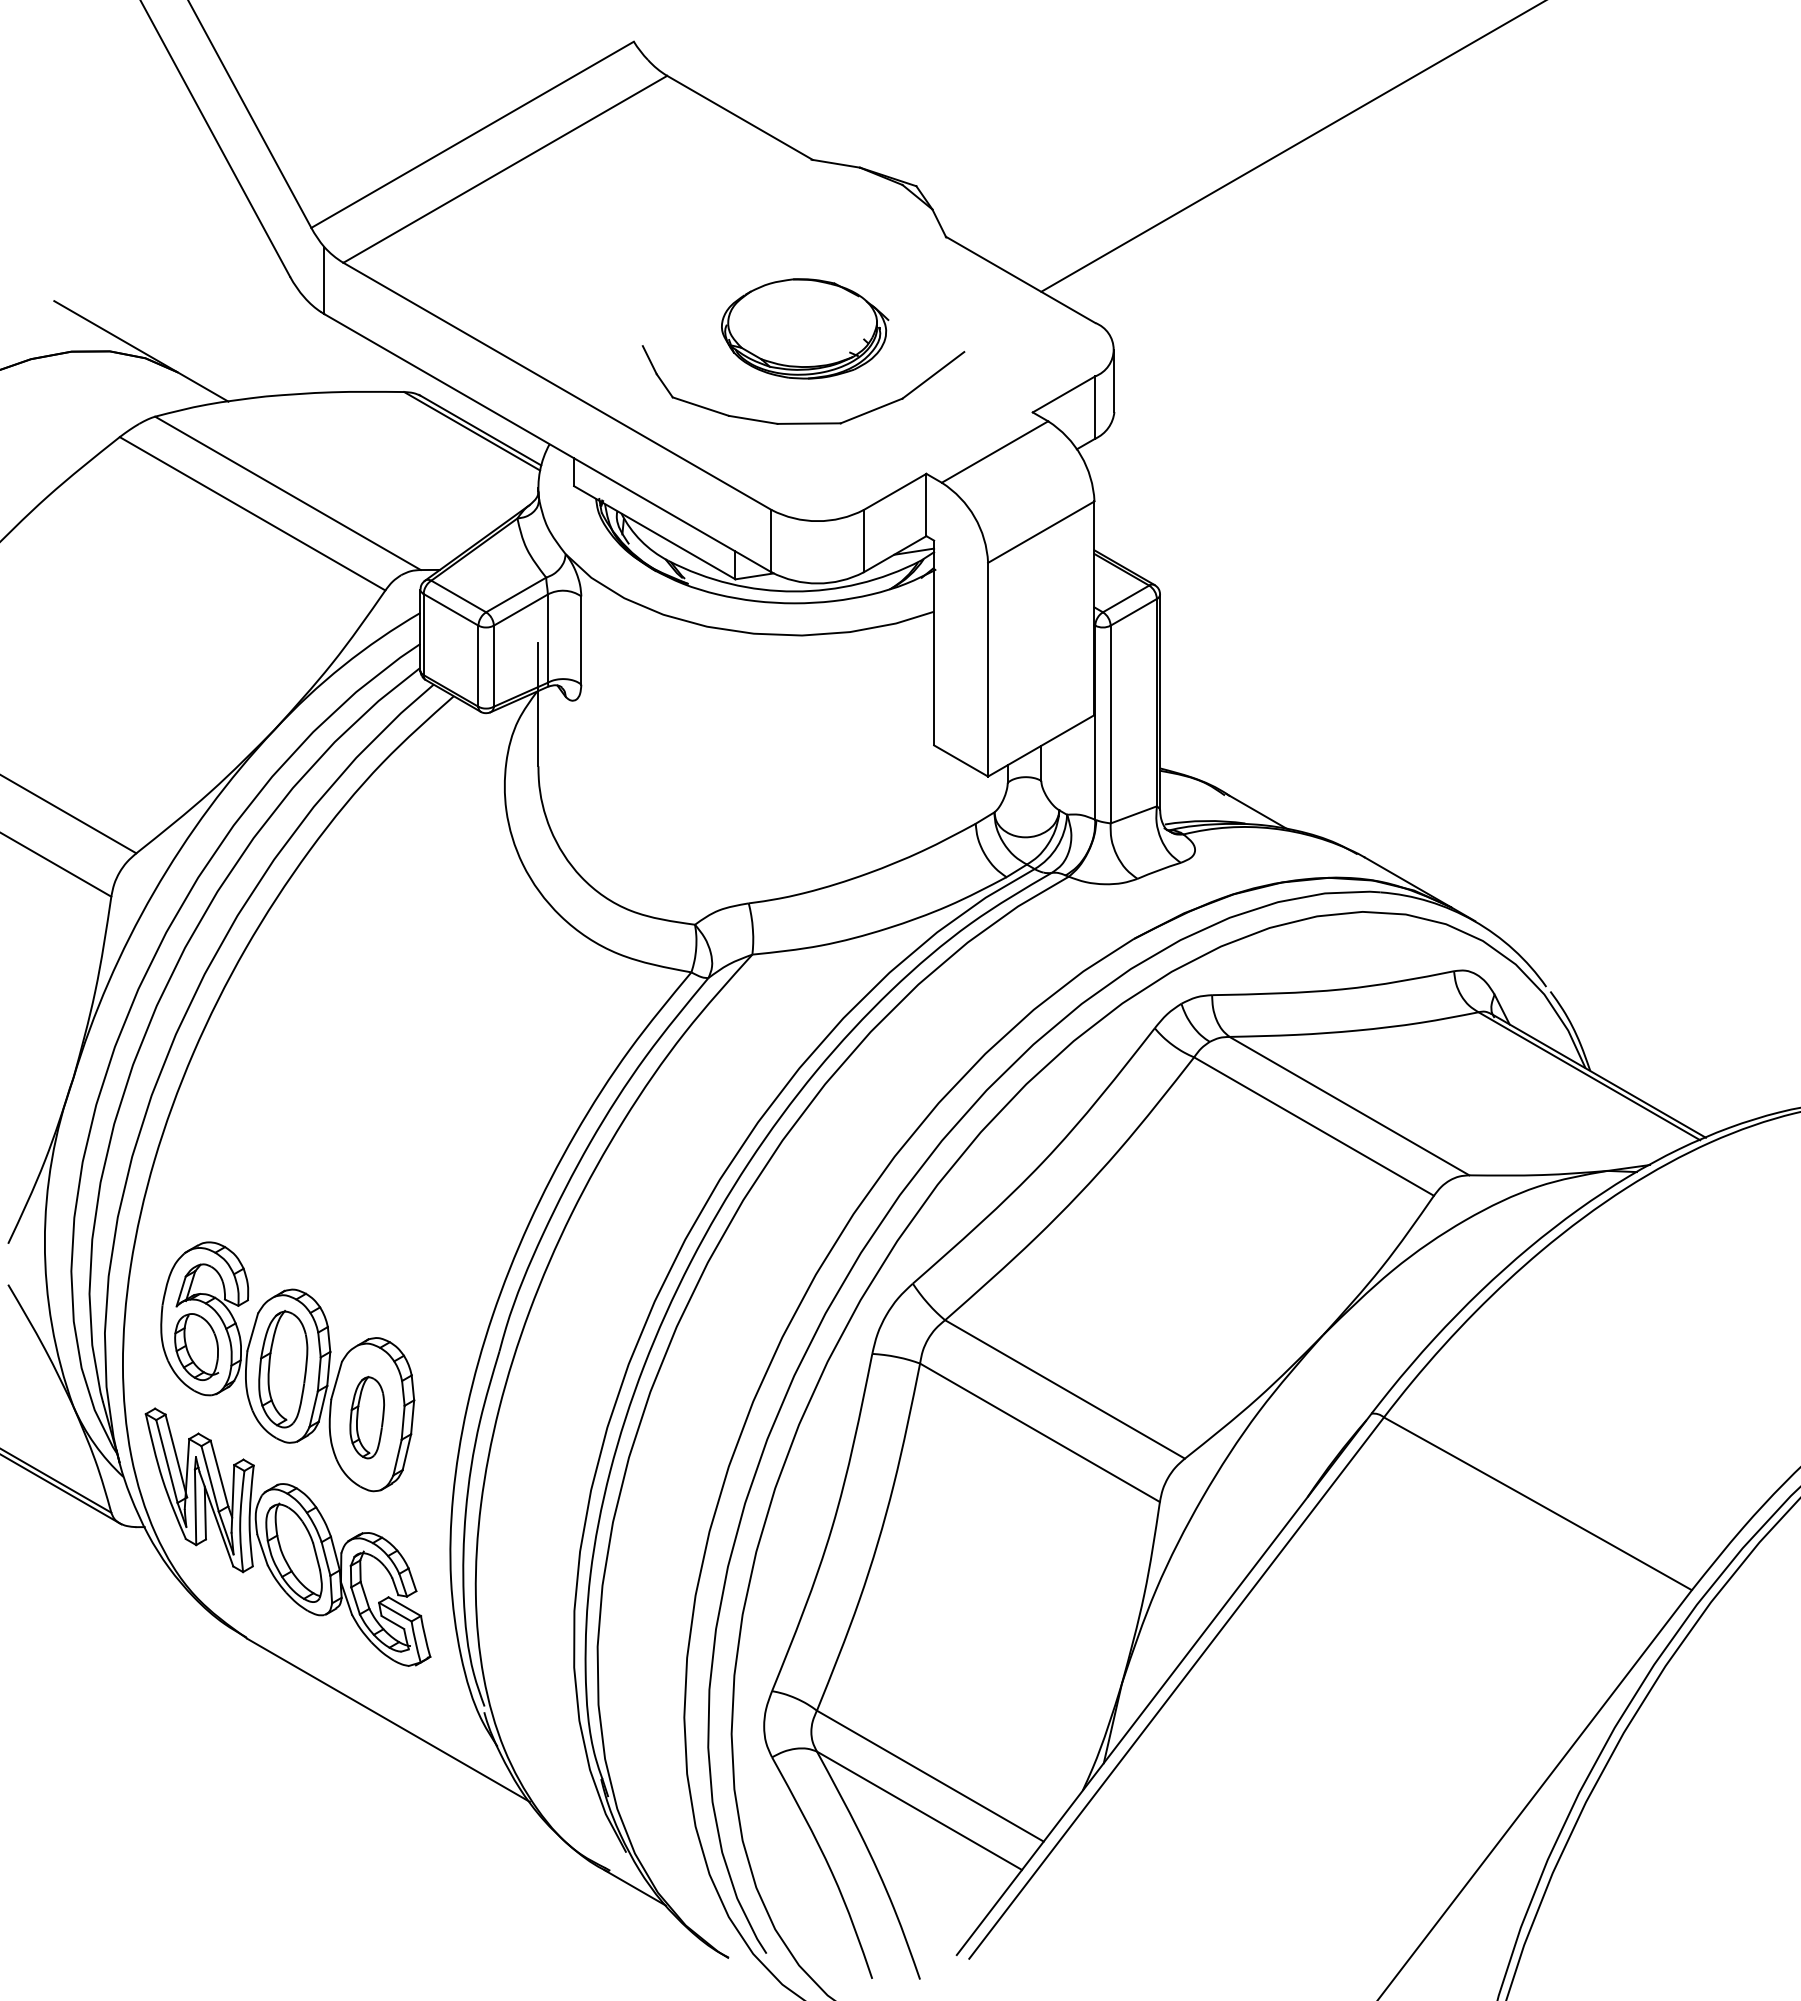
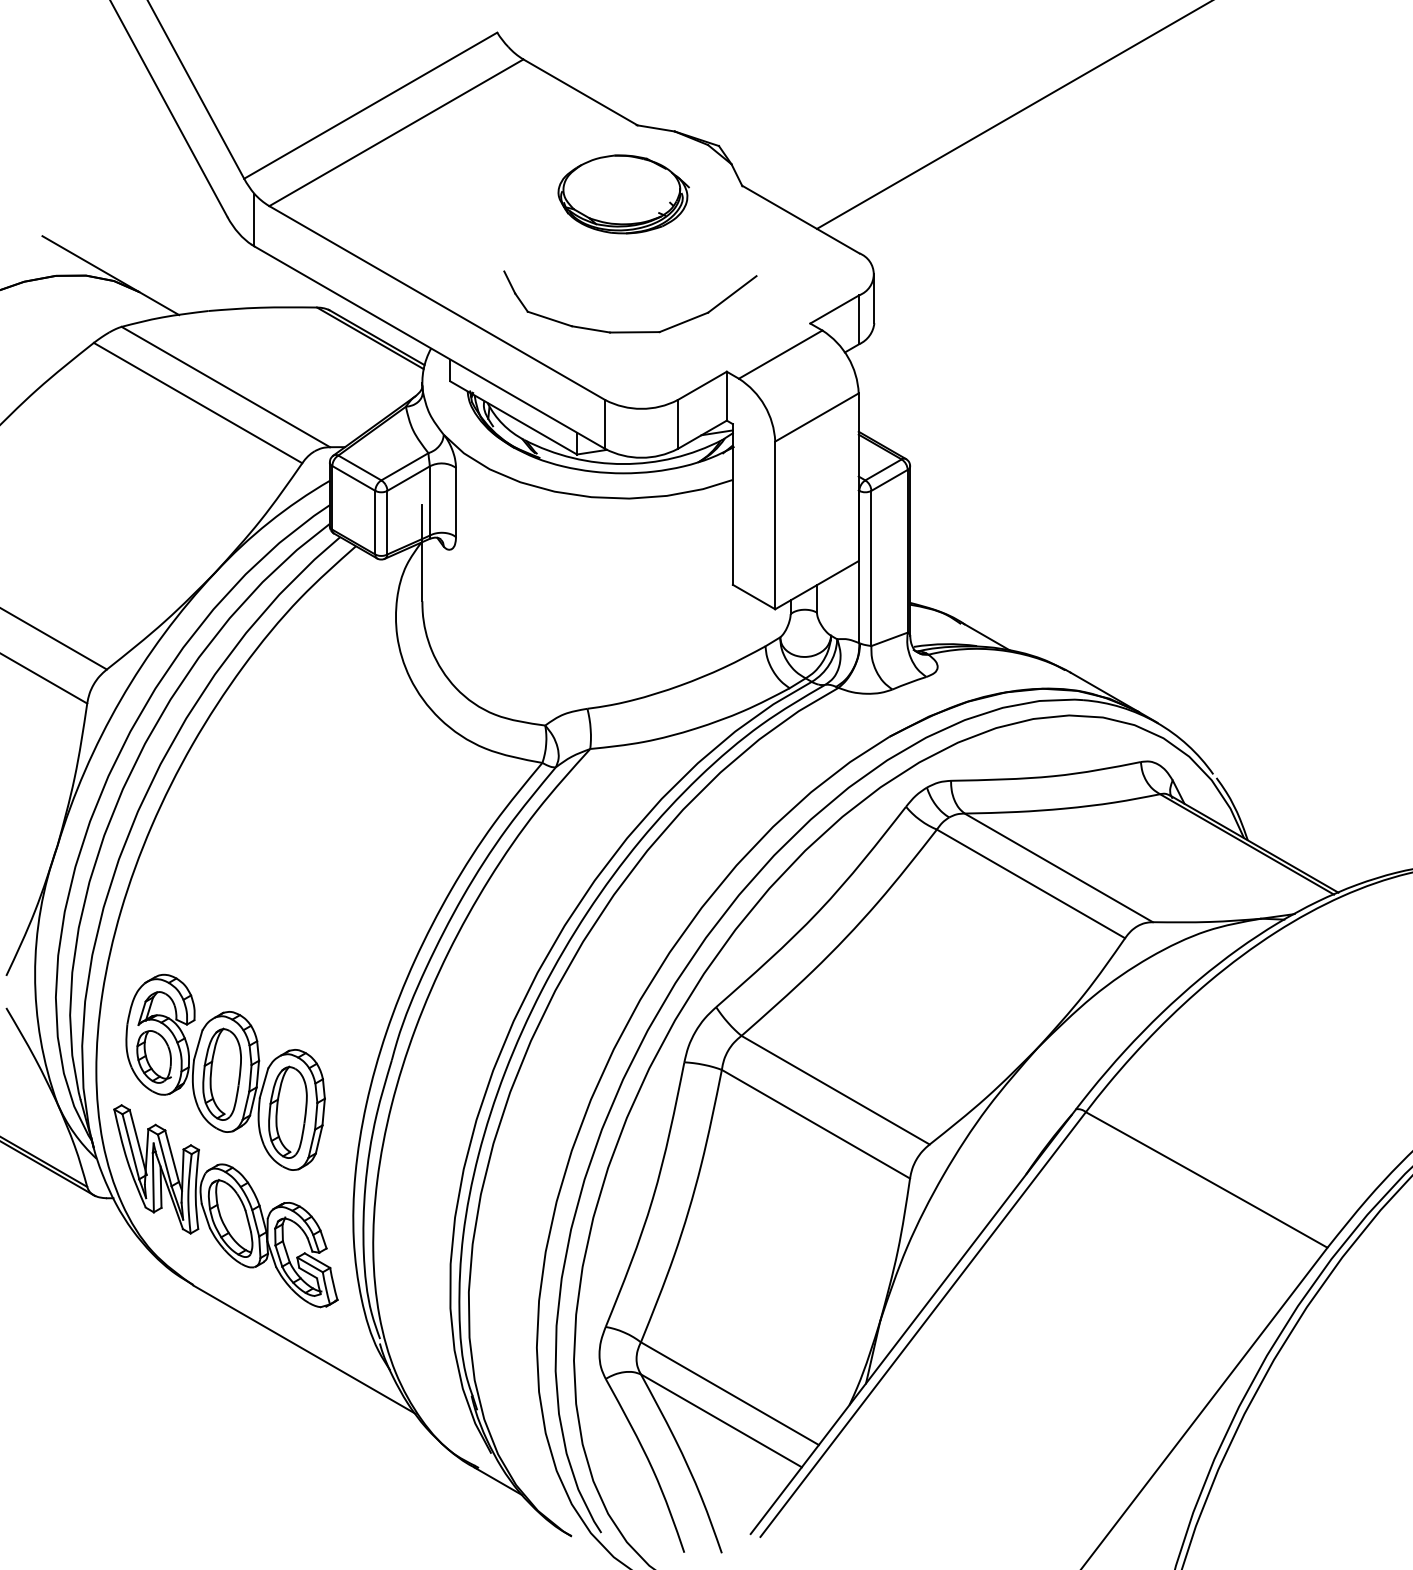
part: (805, 328) -> (624, 194), moved
part: (367, 1417) -> (288, 1112), size x1.43

